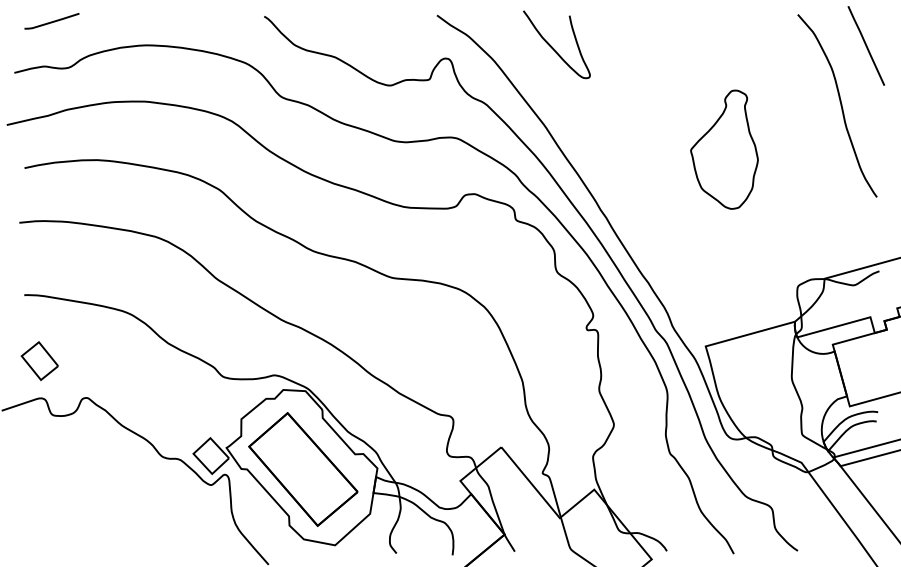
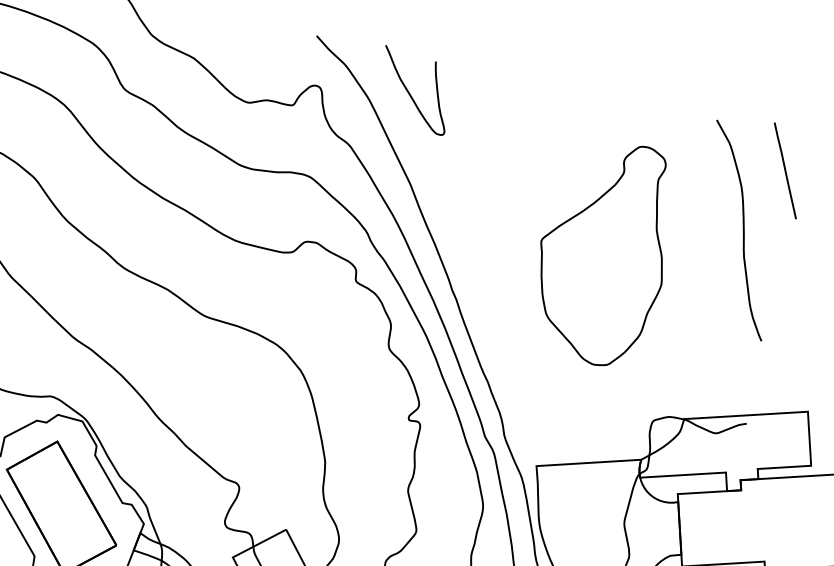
curve: (553, 47) -> (410, 93), moved
part: (724, 149) -> (603, 252), size x1.67

